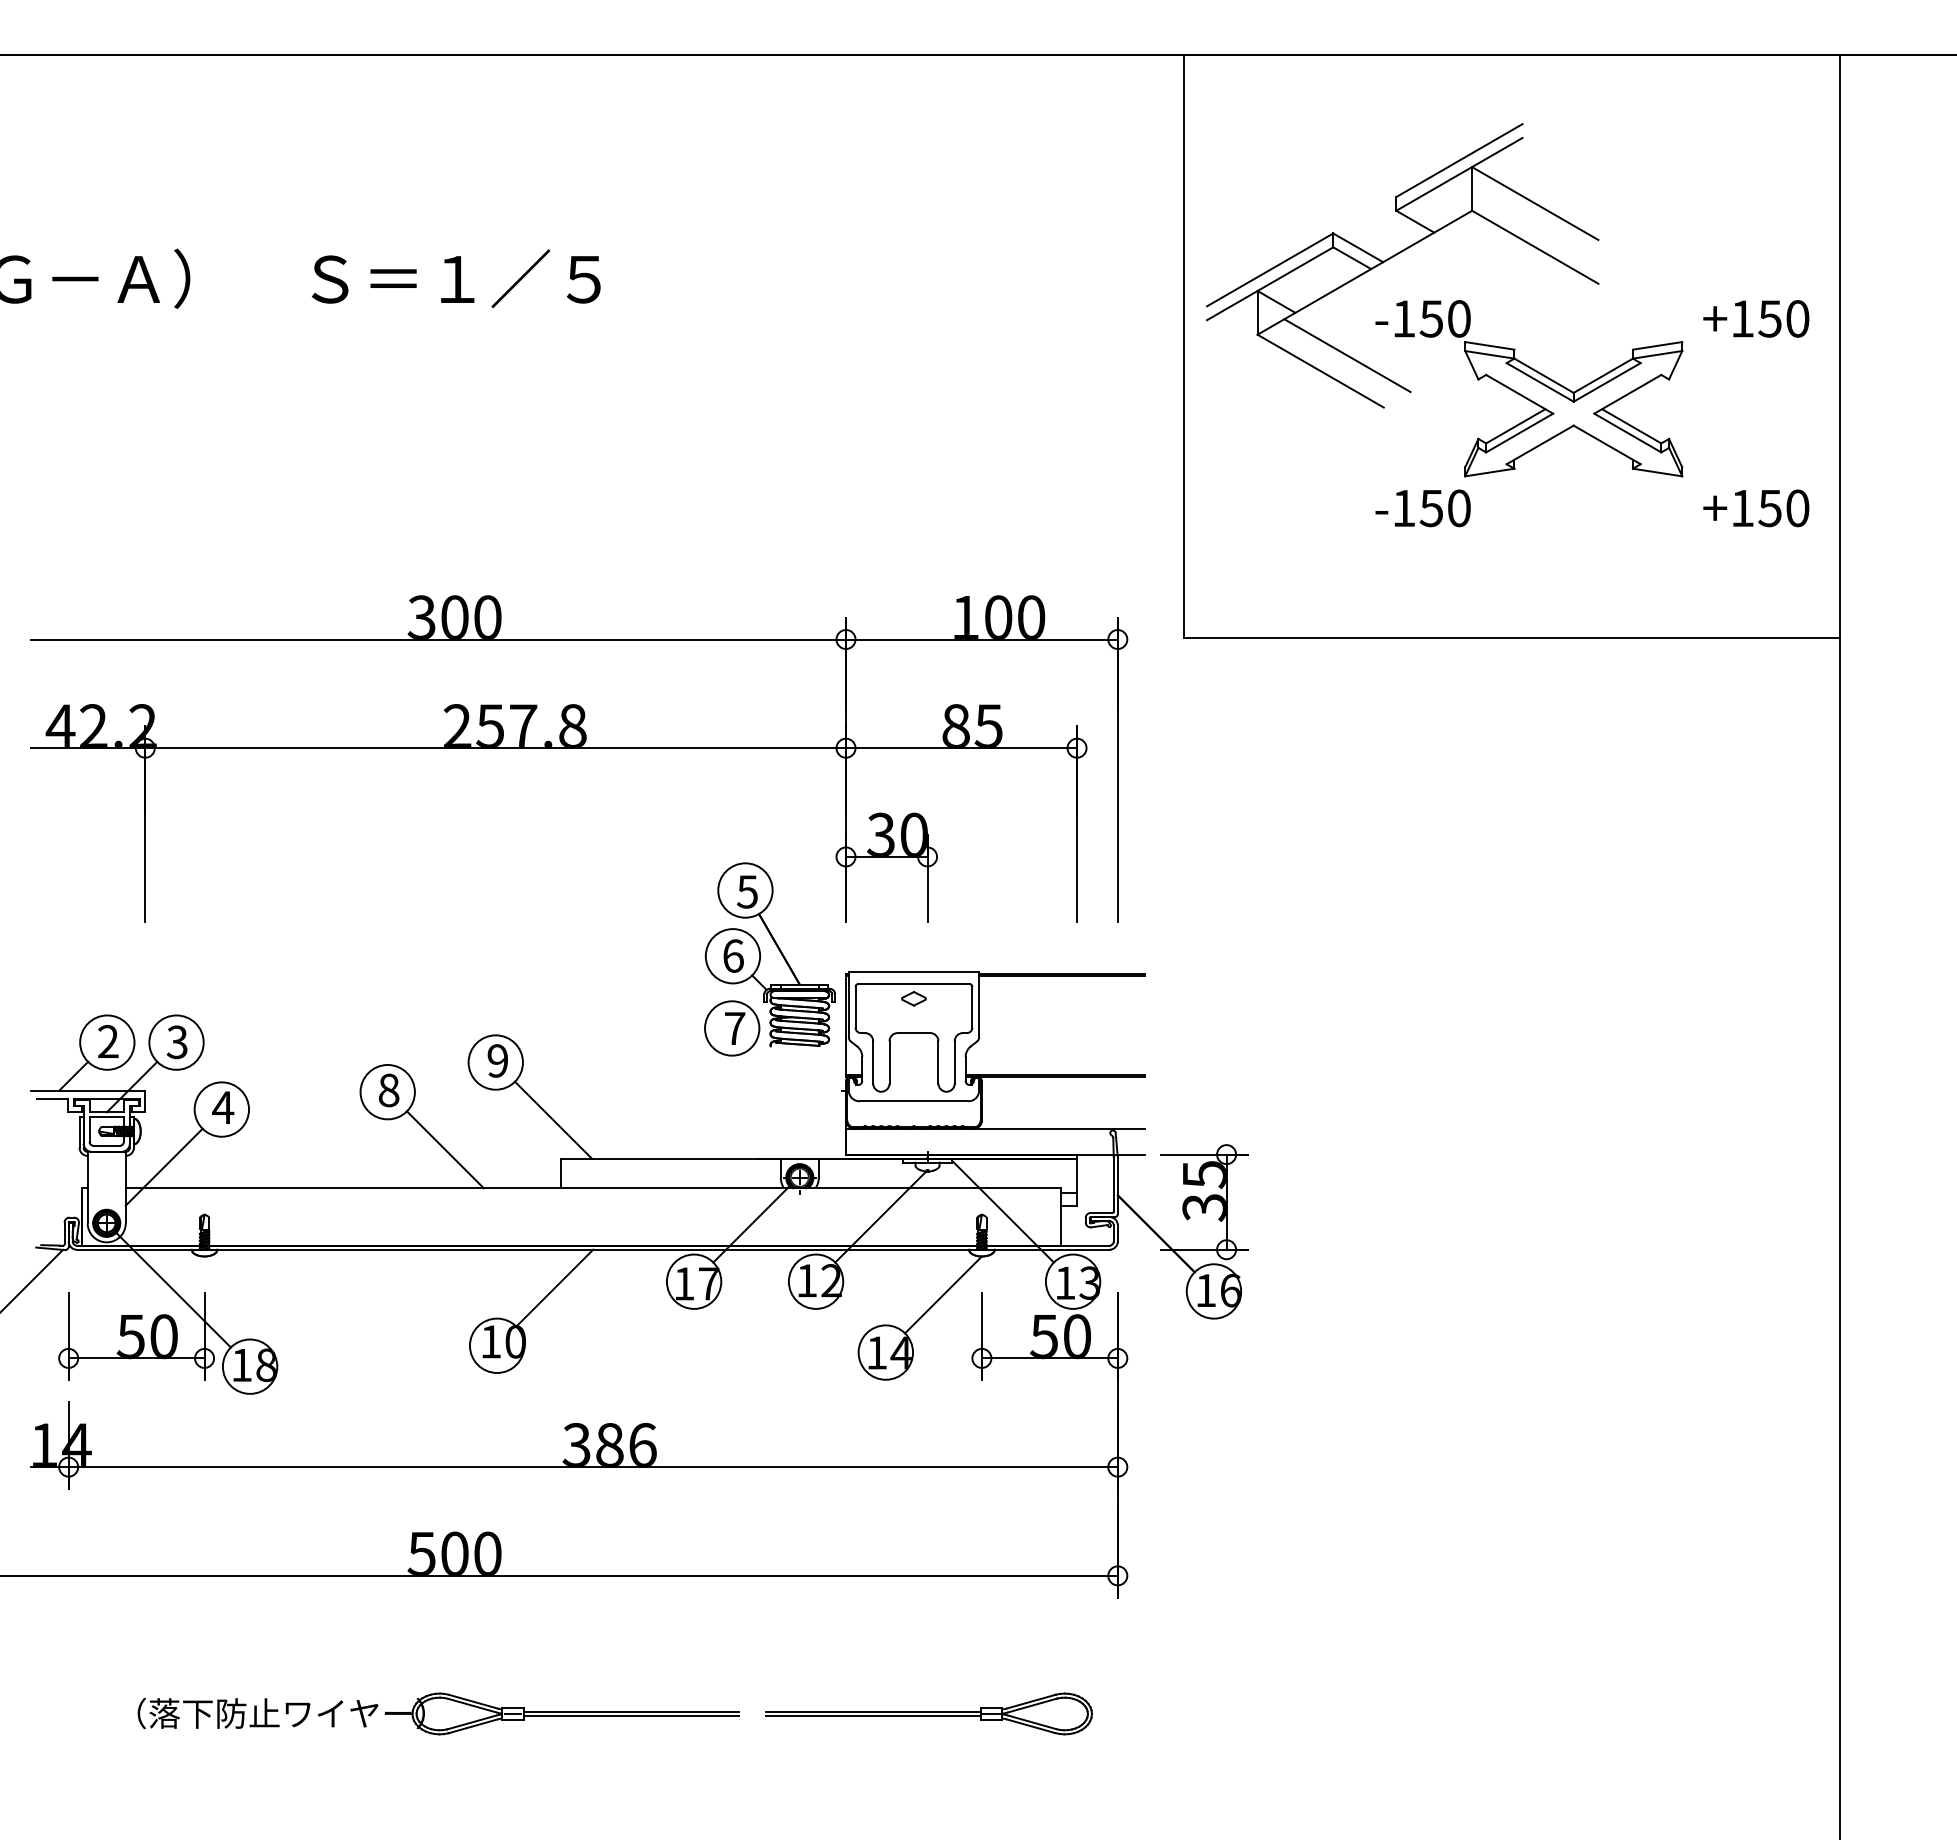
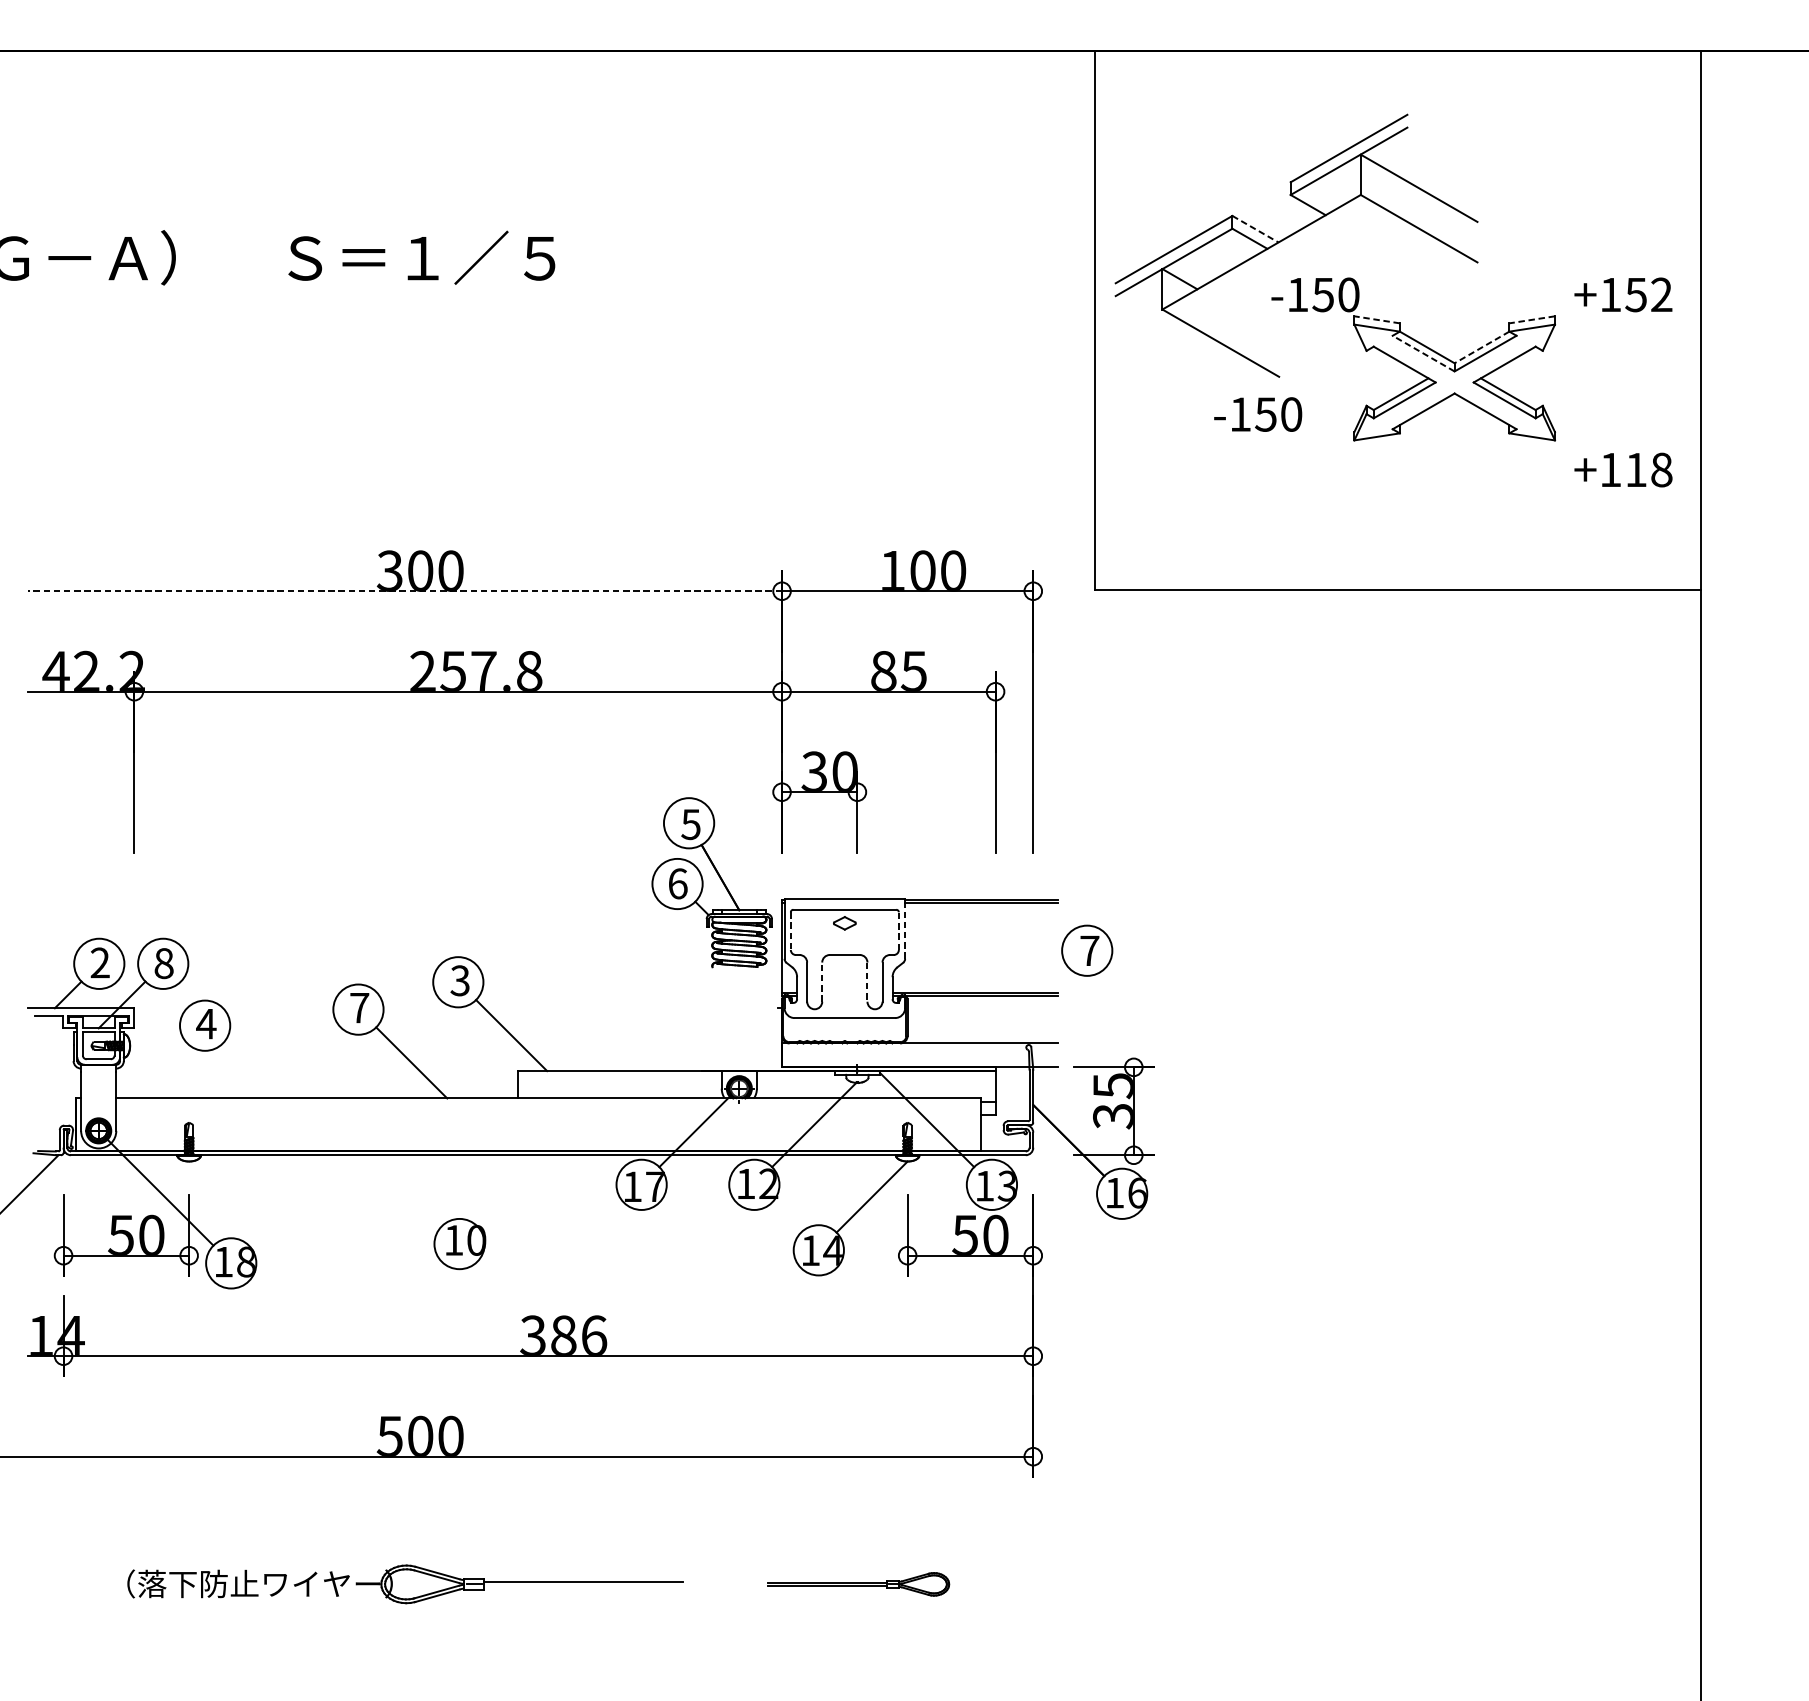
line: (1358, 247) -> (1255, 228), solid -> dashed
text: (1797, 318) -> (1661, 294), +150 -> +152
line: (1489, 345) -> (1376, 319), solid -> dashed
line: (1657, 345) -> (1532, 319), solid -> dashed
line: (1347, 355) -> (1245, 328), removed
line: (1602, 376) -> (1481, 348), solid -> dashed
line: (1540, 382) -> (1423, 353), solid -> dashed
text: (1422, 508) -> (1257, 414), moved
text: (1783, 508) -> (1648, 470), +150 -> +118
line: (438, 639) -> (405, 591), solid -> dashed
line: (972, 1006) -> (898, 930), solid -> dashed
line: (979, 1006) -> (905, 930), solid -> dashed
line: (855, 1007) -> (790, 931), solid -> dashed
part: (732, 1028) -> (1087, 950), moved
text: (176, 1041) -> (163, 962), 3 -> 8
text: (497, 1060) -> (459, 980), 9 -> 3
line: (889, 1061) -> (822, 981), solid -> dashed
line: (938, 1062) -> (867, 982), solid -> dashed
text: (388, 1090) -> (359, 1008), 8 -> 7
line: (163, 1166) -> (151, 1078), removed
line: (554, 1287) -> (512, 1190), removed
part: (928, 1713) -> (858, 1583), size x0.6
line: (630, 1716) -> (582, 1586), removed

